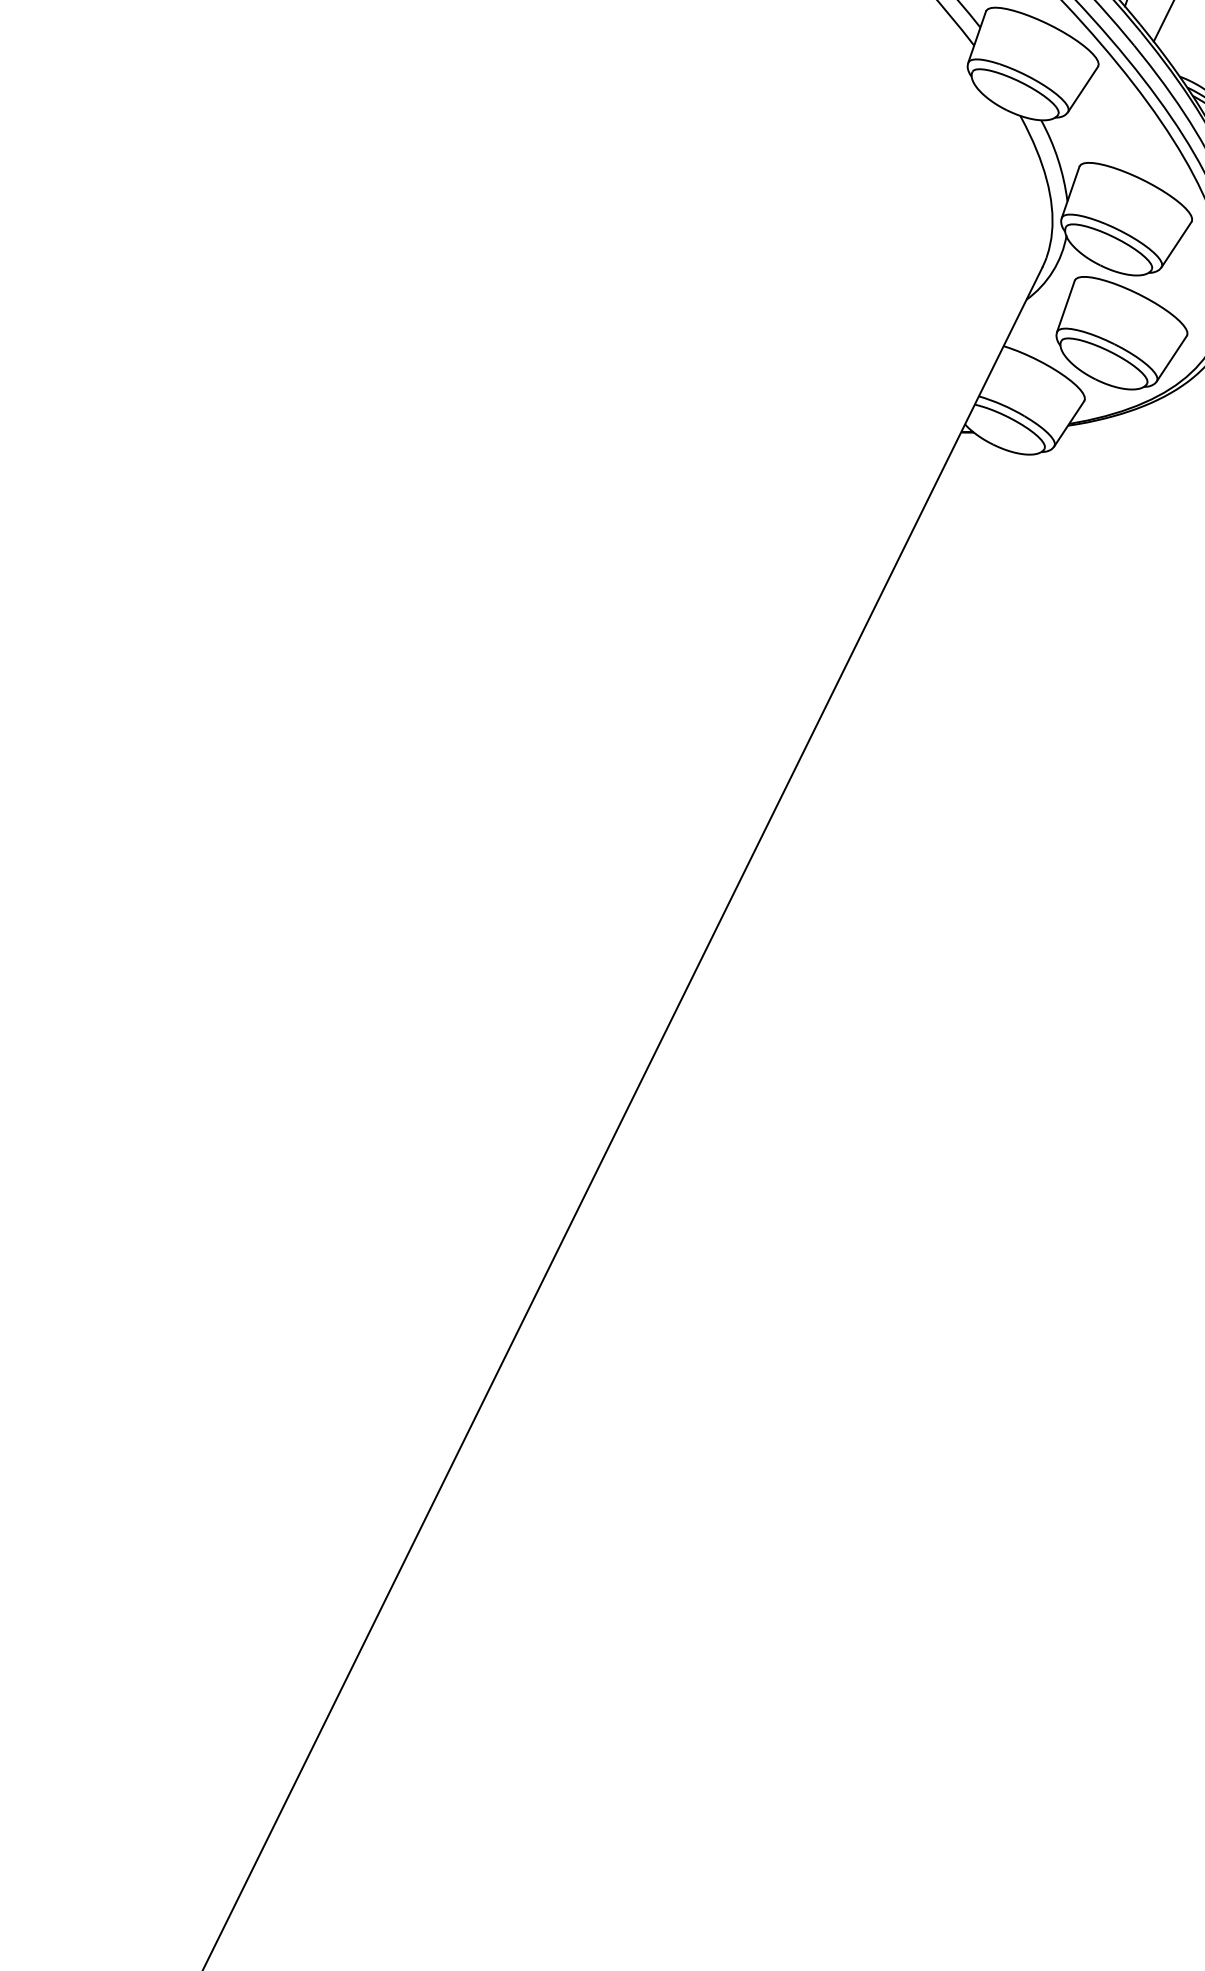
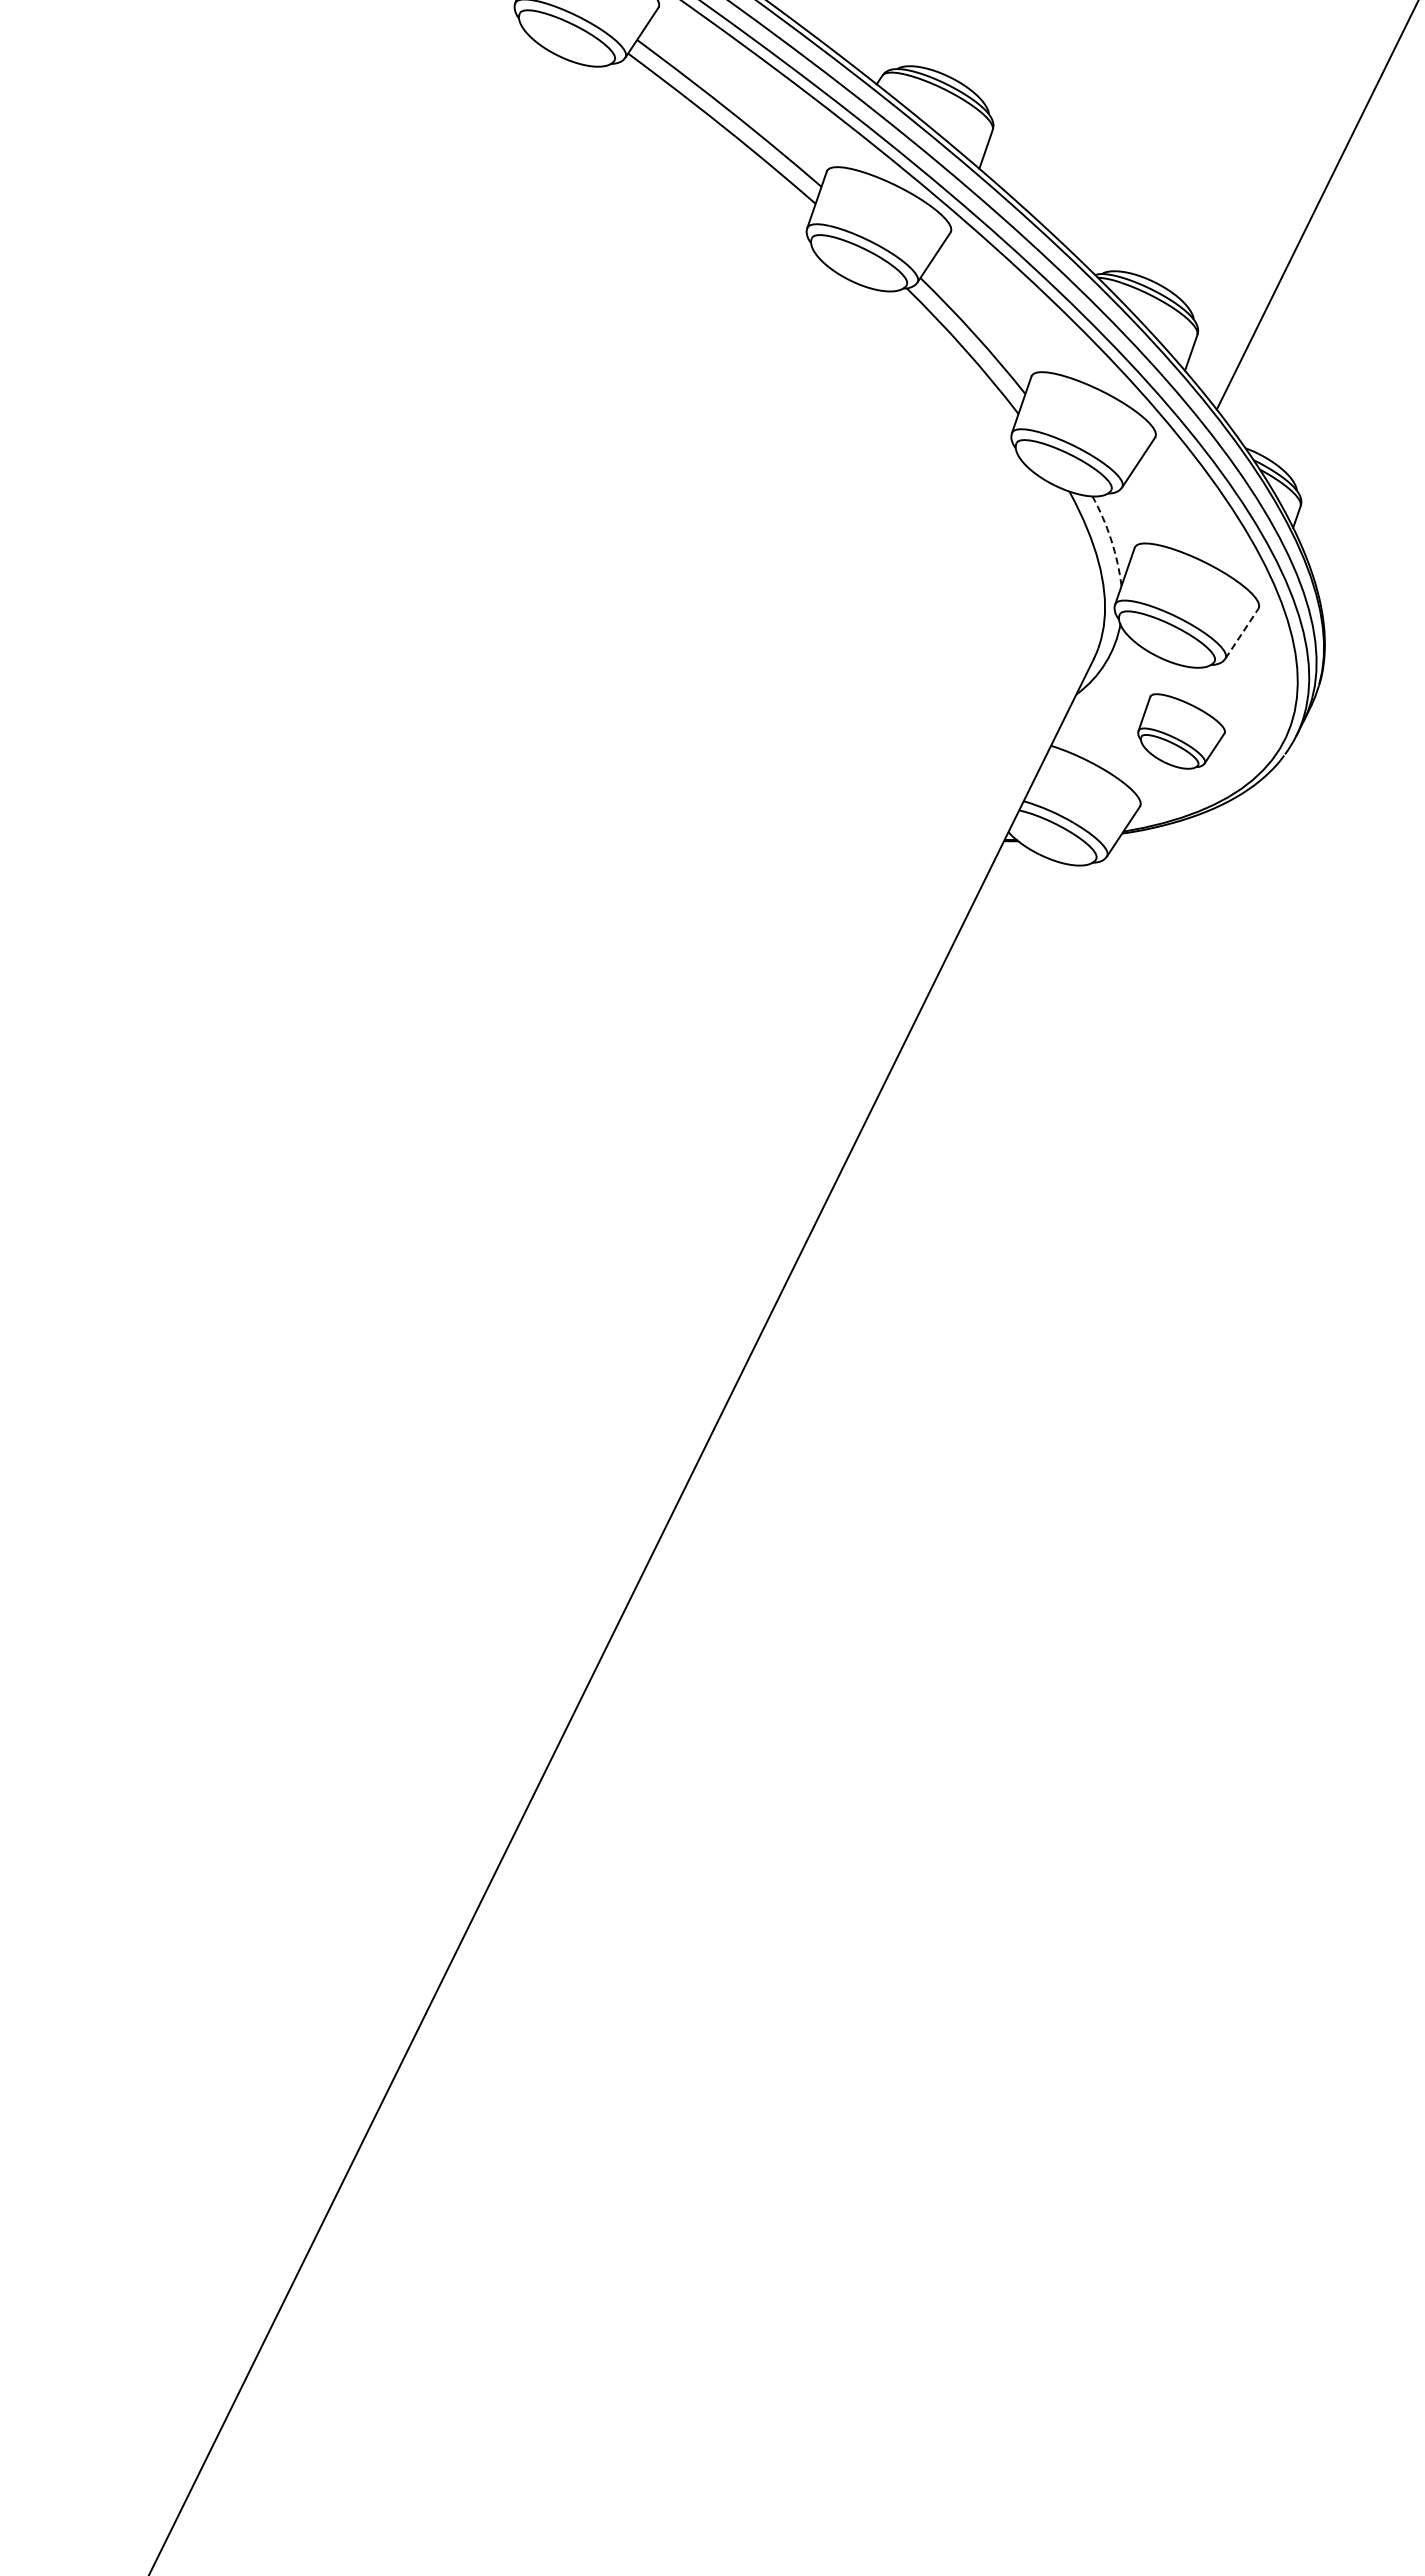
arc: (1058, 159) -> (1111, 539), solid -> dashed
line: (1177, 244) -> (1242, 633), solid -> dashed
part: (1121, 333) -> (1181, 731), size x0.6

